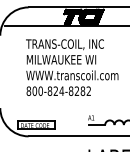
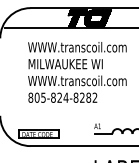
text: (72, 44) -> (77, 47), TRANS-COIL, INC -> WWW.transcoil.com
text: (40, 90) -> (43, 97), 800-824-8282 -> 805-824-8282

